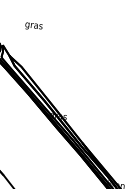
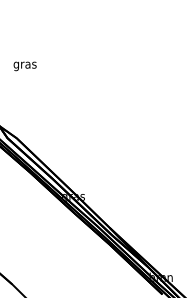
text: (33, 26) -> (24, 66), moved

